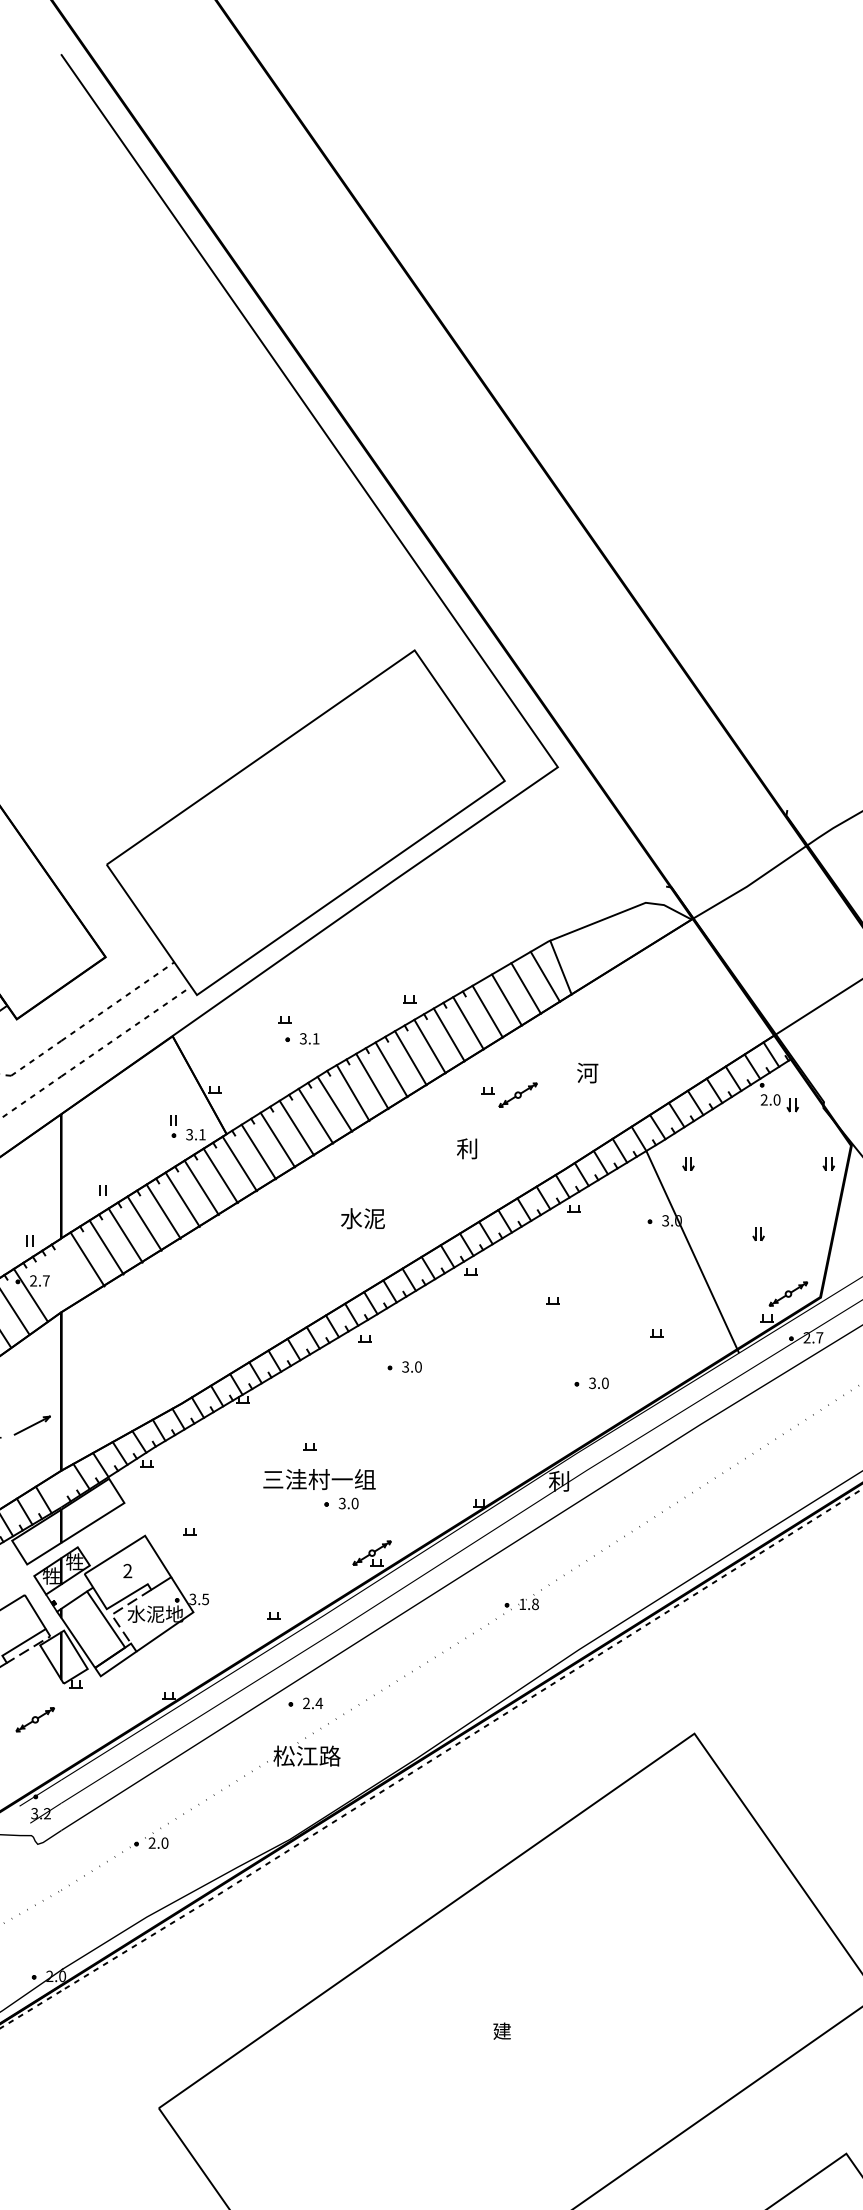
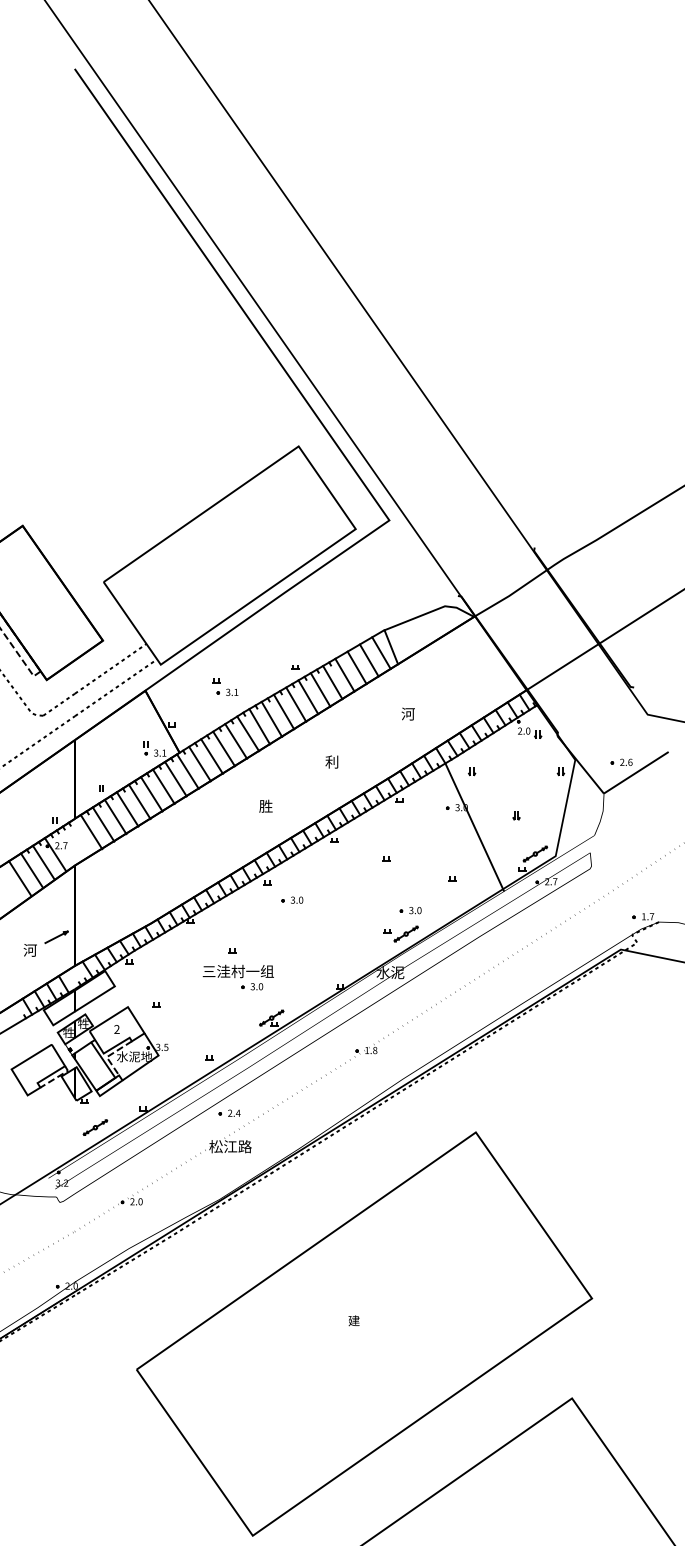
part: (509, 1094) -> (400, 933), moved
text: (362, 1217) -> (265, 805), 水泥 -> 胜
text: (559, 1481) -> (390, 972), 利 -> 水泥
part: (35, 1719) -> (95, 1127), moved

